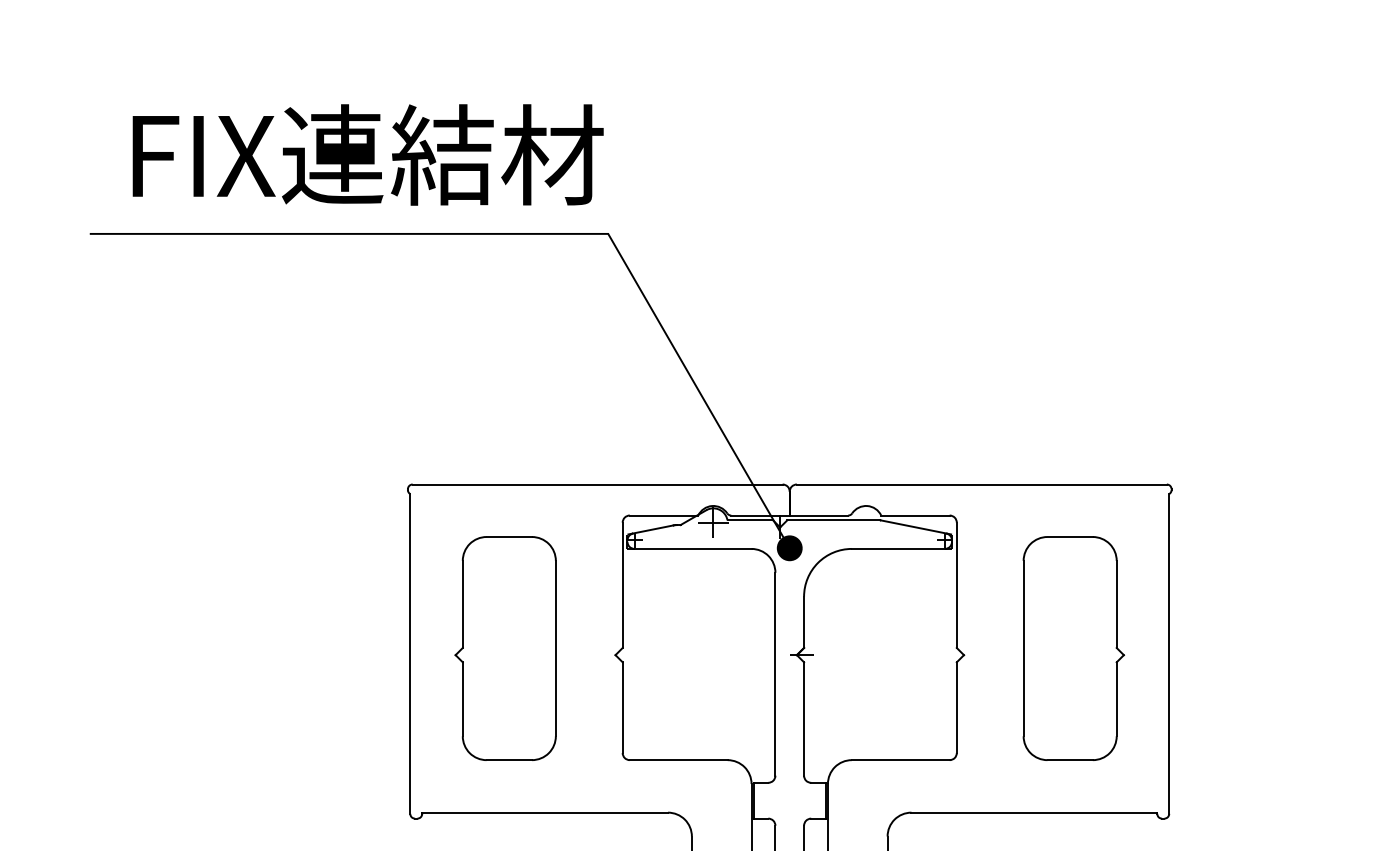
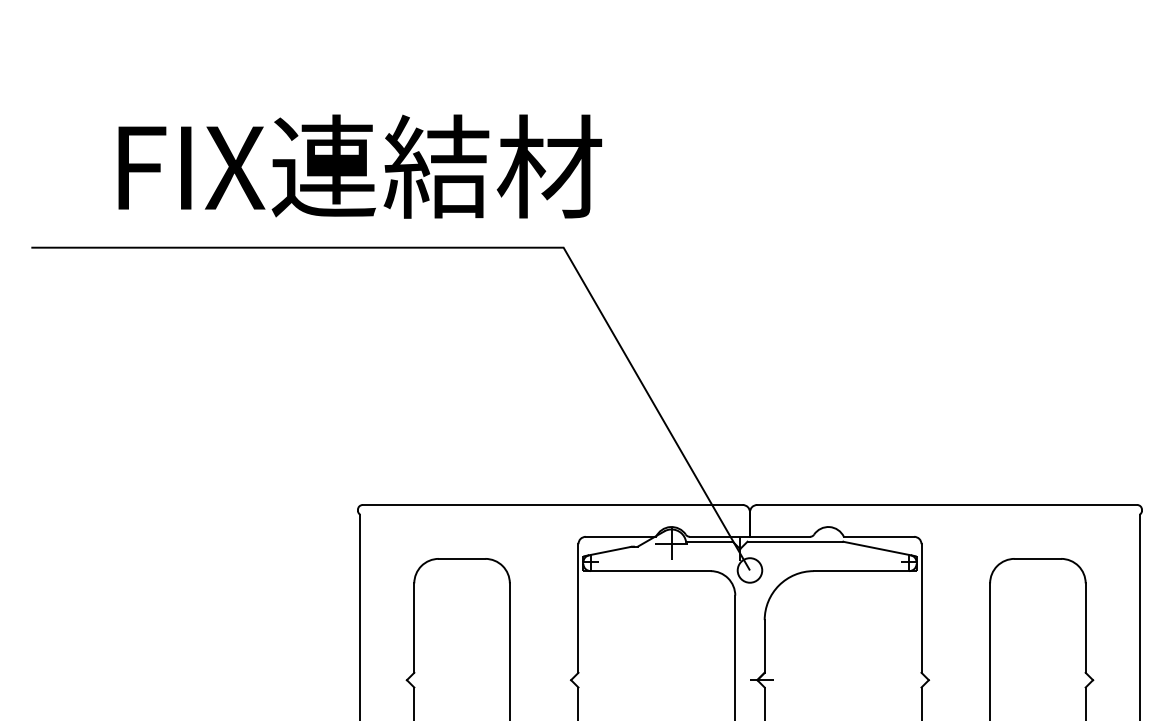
text: (367, 154) -> (359, 166), moved
fill: (789, 548) -> (749, 570), removed

